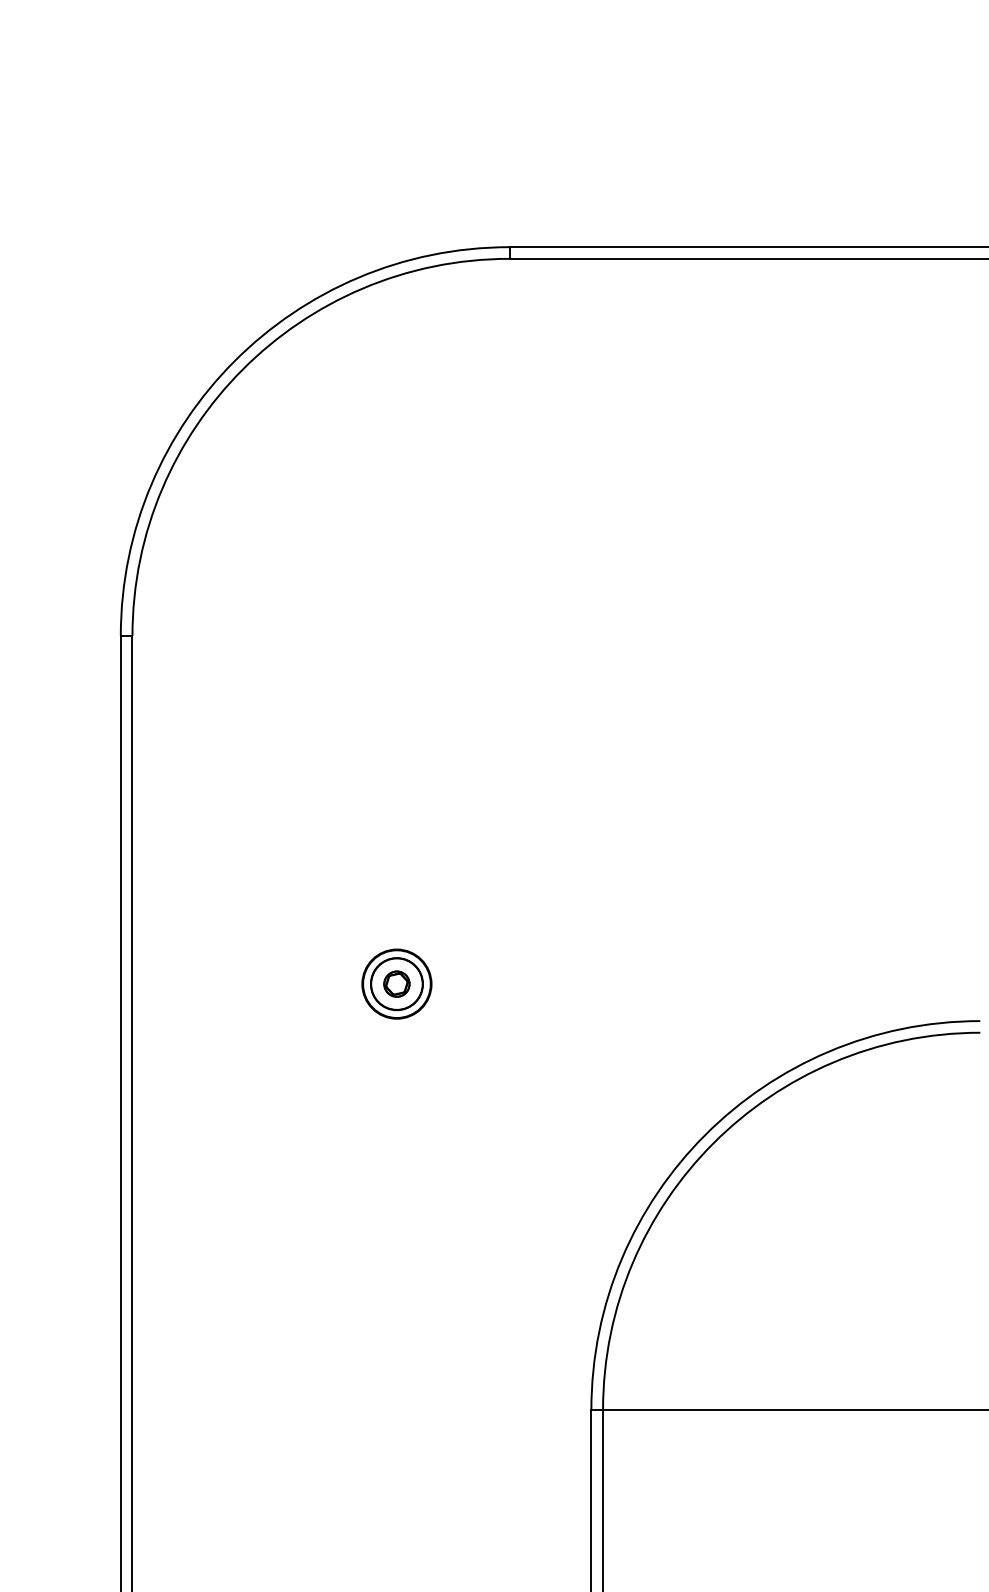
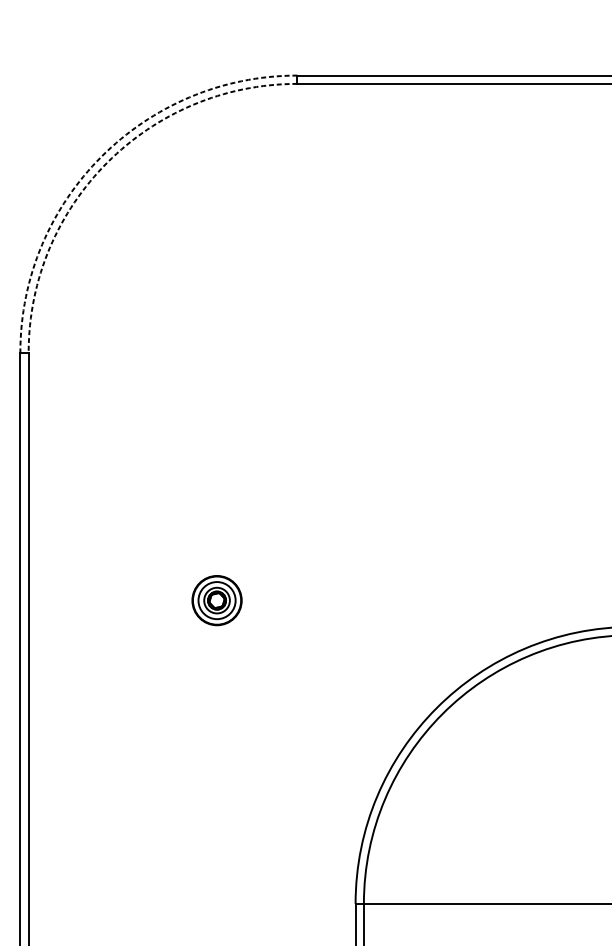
arc: (234, 361) -> (101, 157), solid -> dashed
arc: (242, 369) -> (107, 162), solid -> dashed
circle: (396, 983) -> (216, 600), size x0.7

